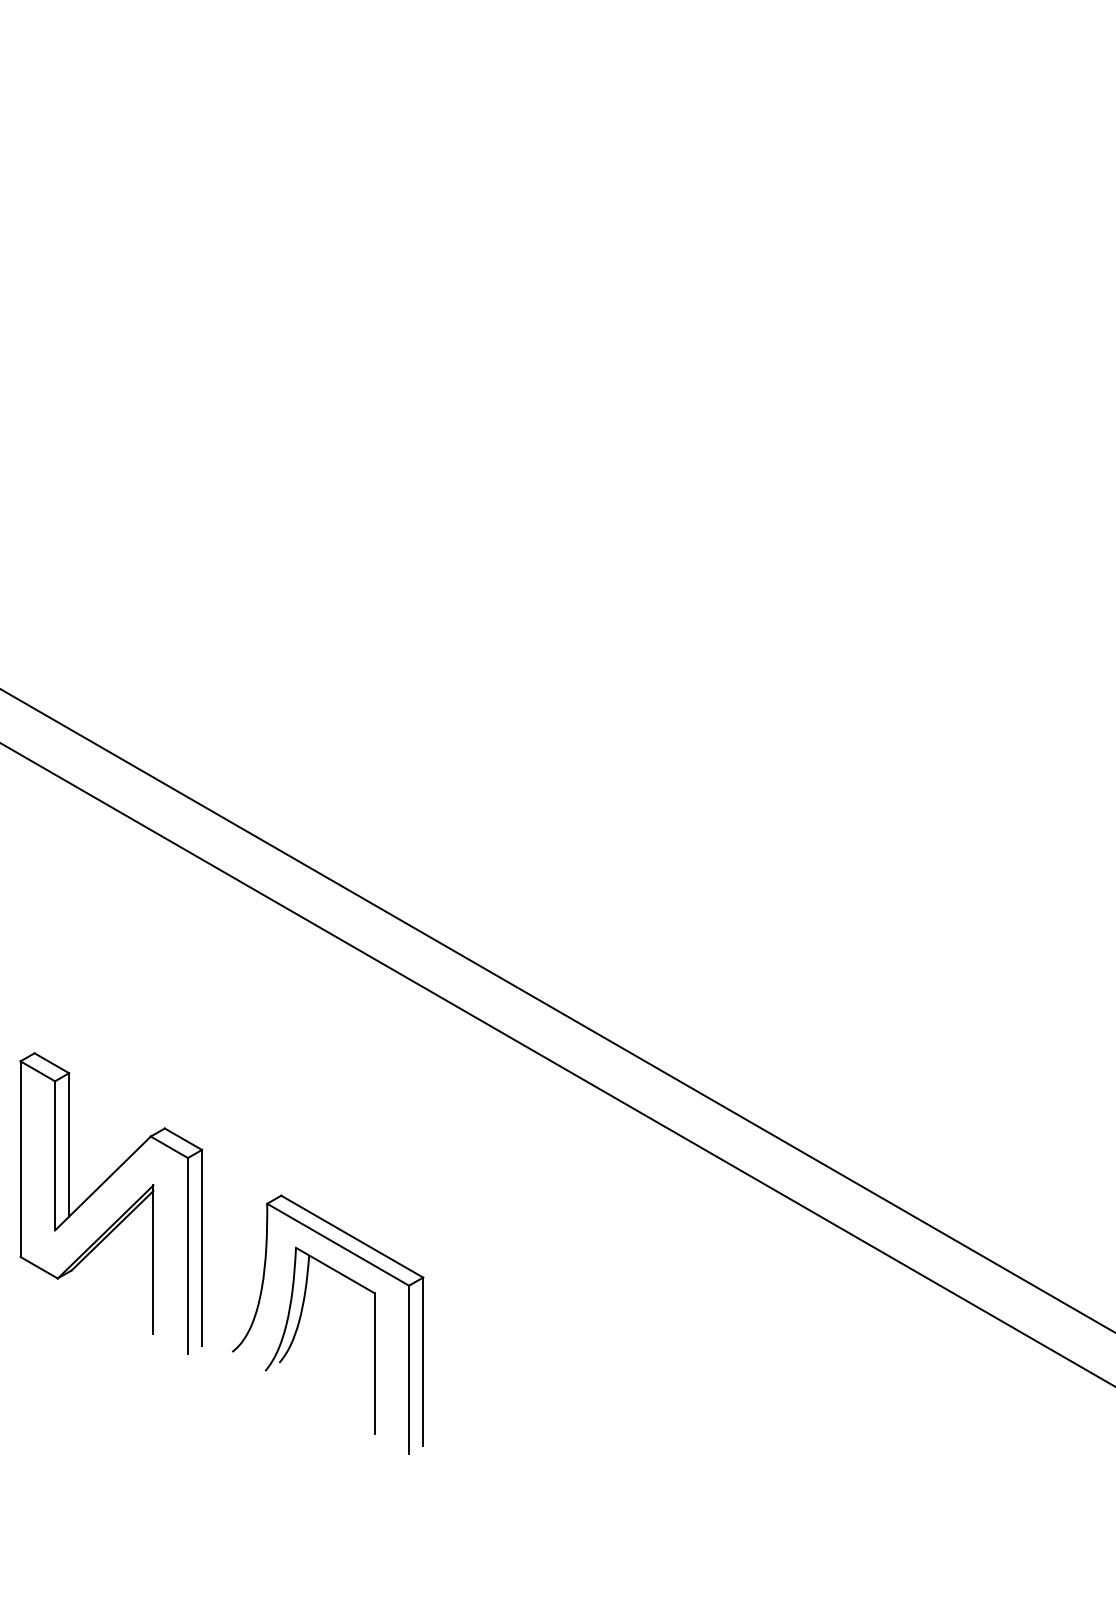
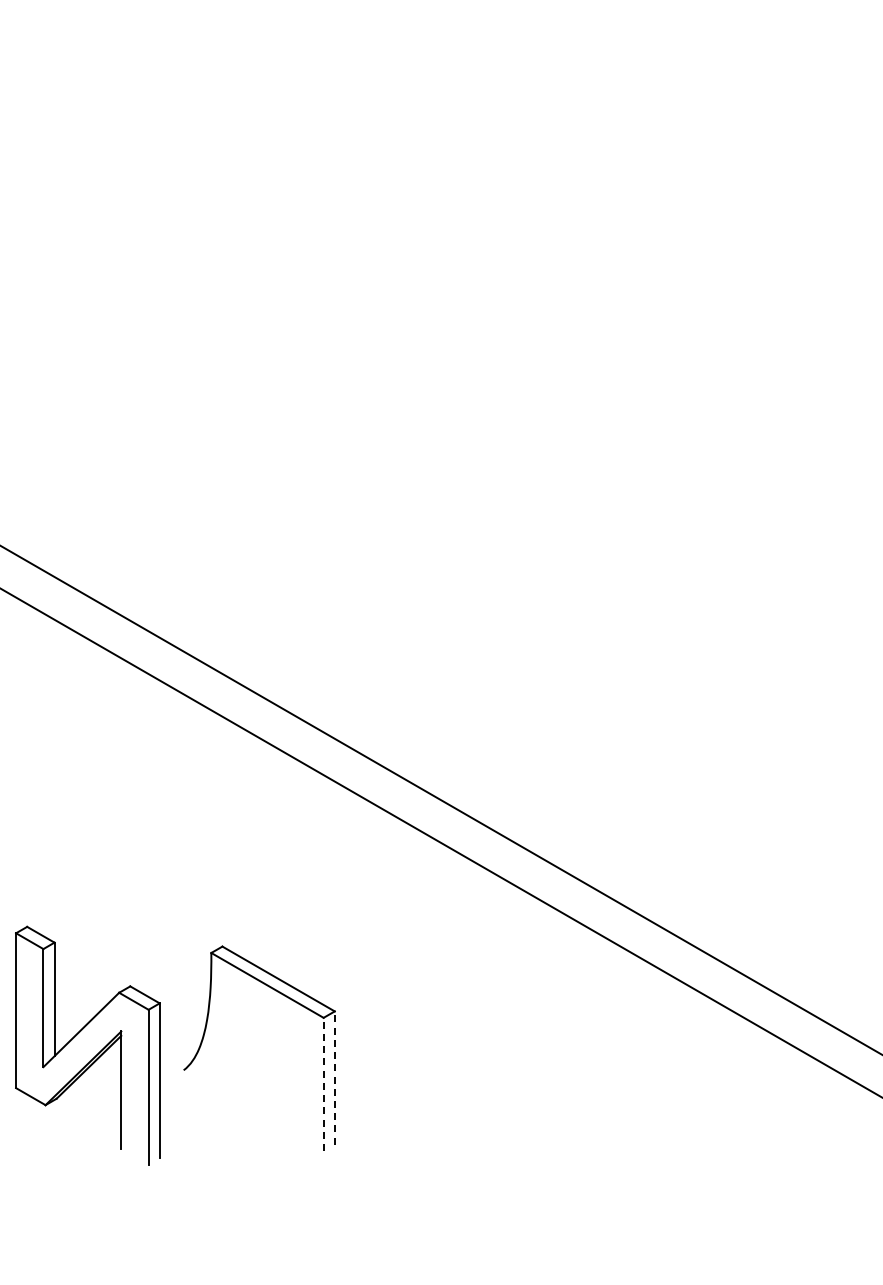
part: (122, 1214) -> (96, 1054), moved
part: (299, 1328) -> (236, 1051), removed
line: (422, 1362) -> (334, 1078), solid -> dashed
line: (408, 1369) -> (323, 1084), solid -> dashed

